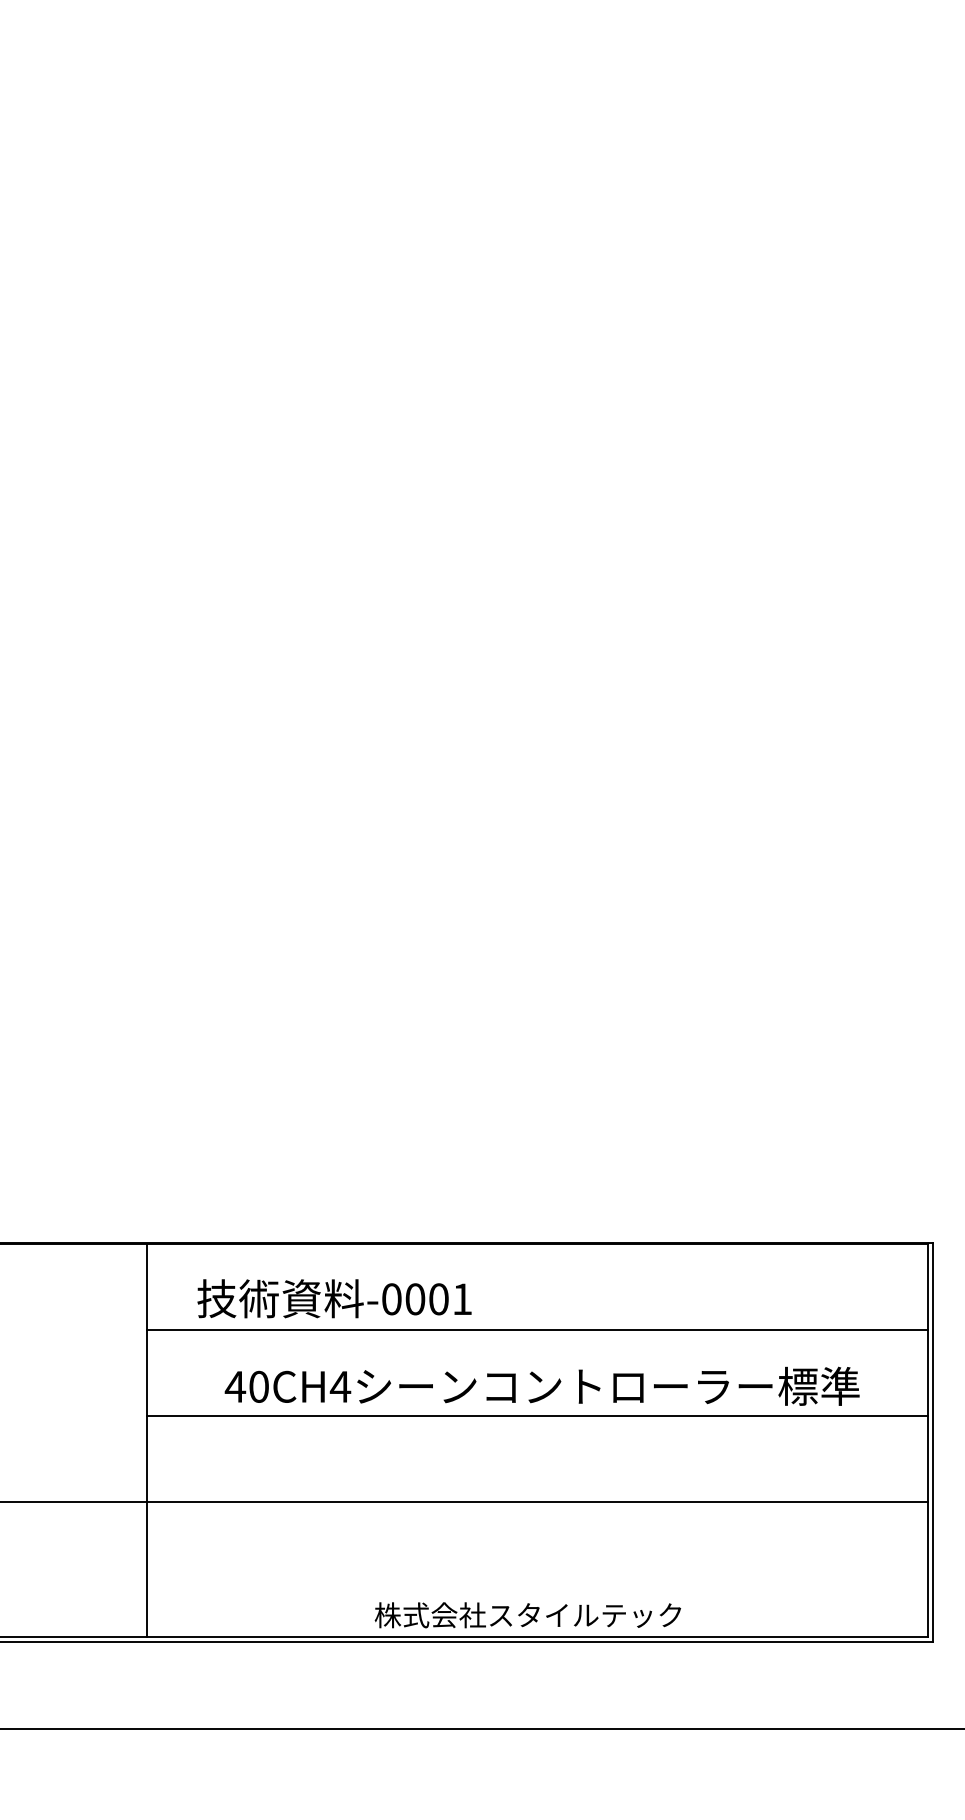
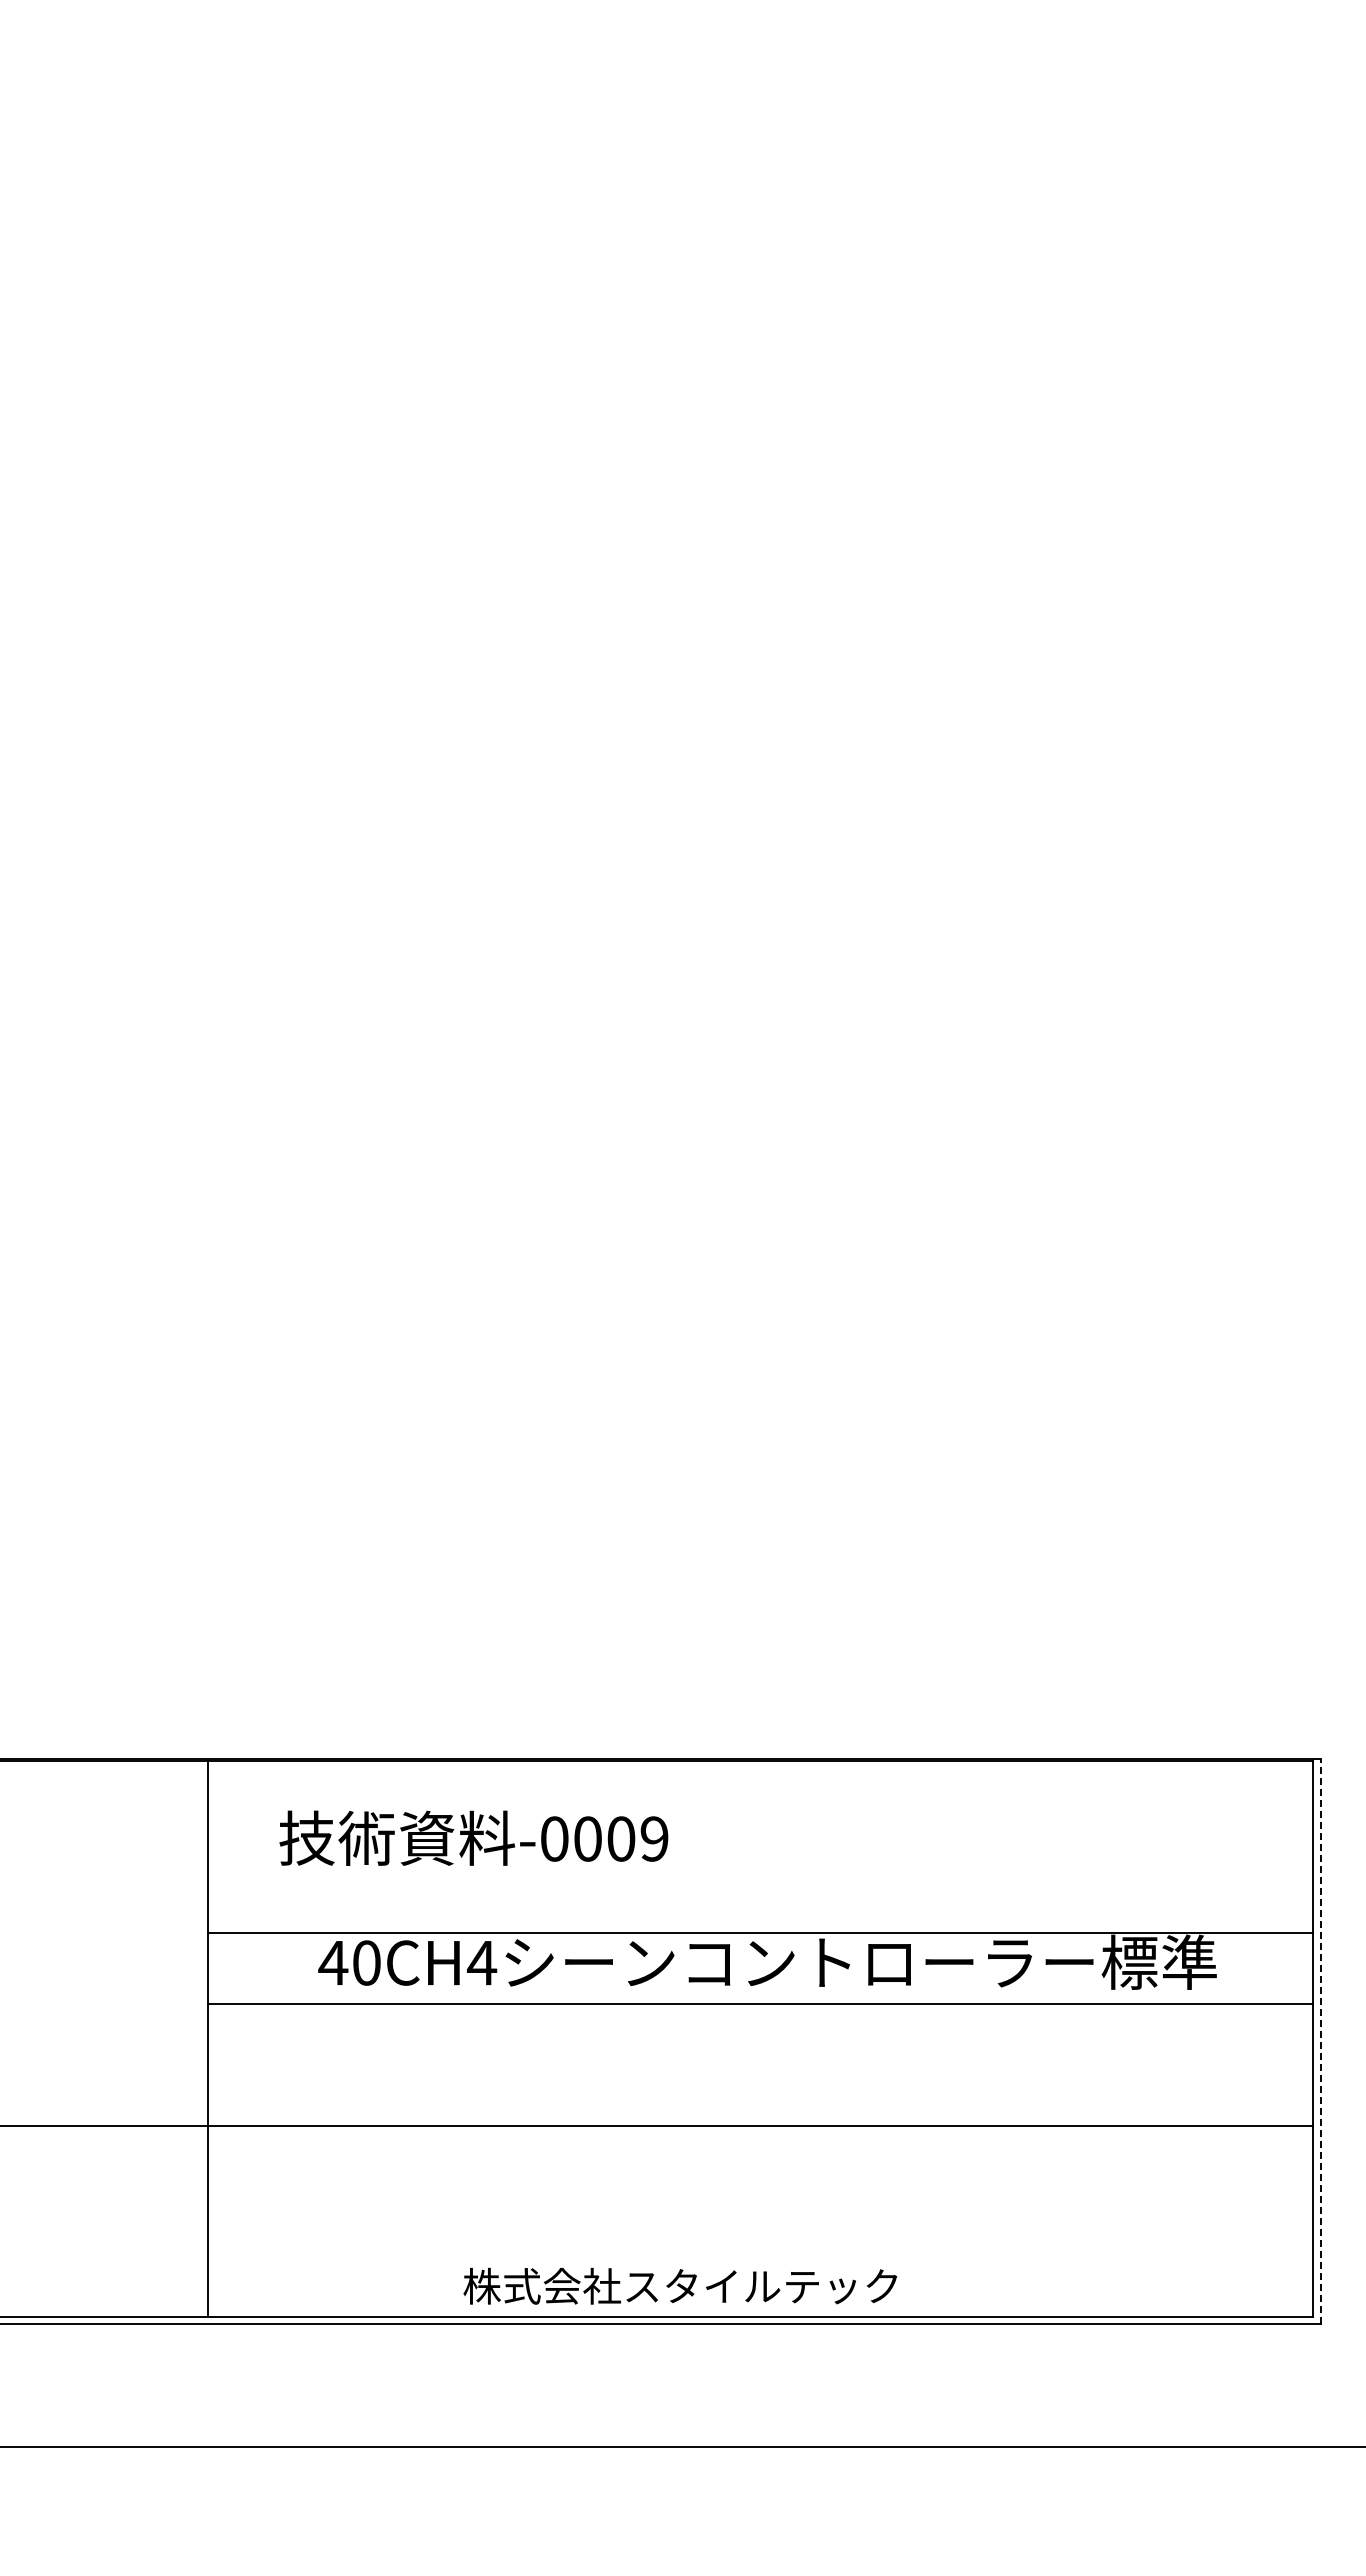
text: (462, 1298) -> (654, 1838), -0001 -> -0009
line: (537, 1329) -> (760, 1932), moved
line: (932, 1442) -> (1320, 2041), solid -> dashed
text: (528, 1614) -> (680, 2285), moved

